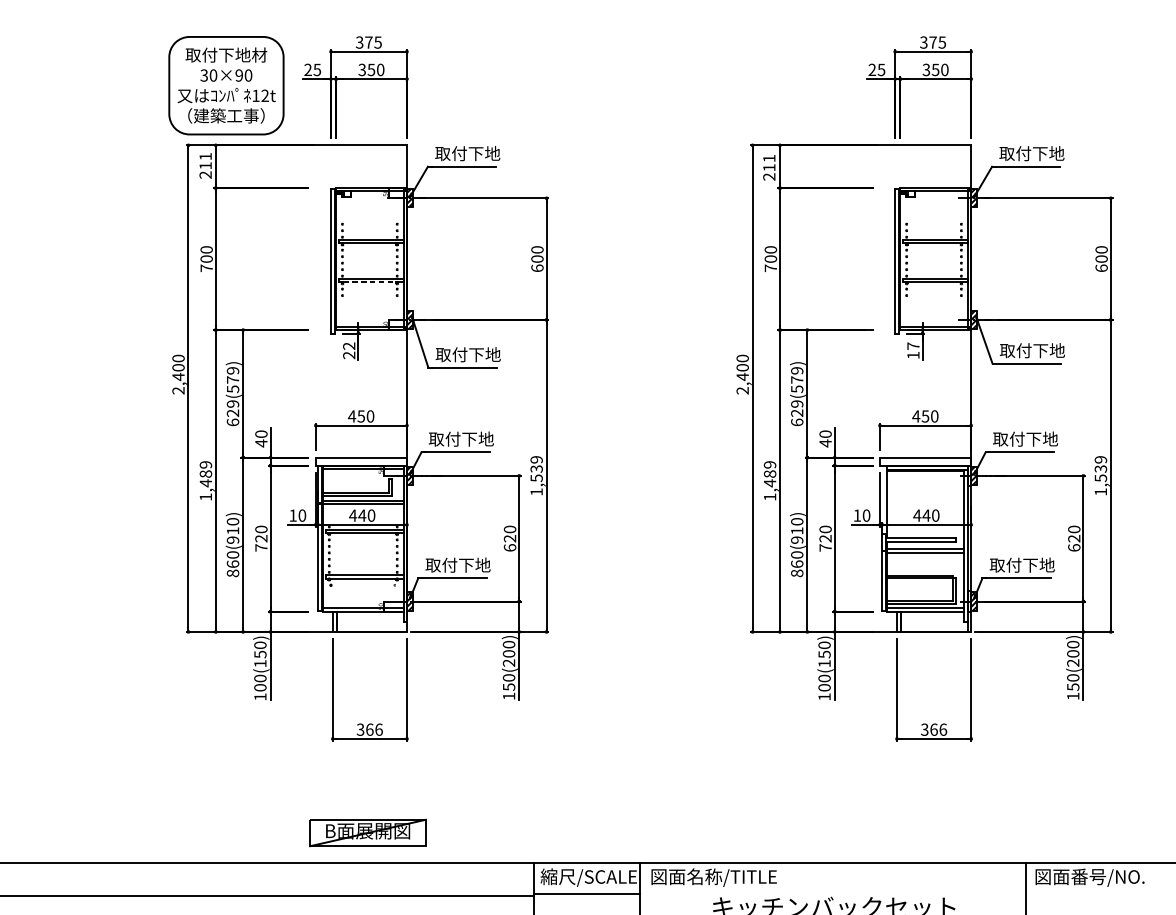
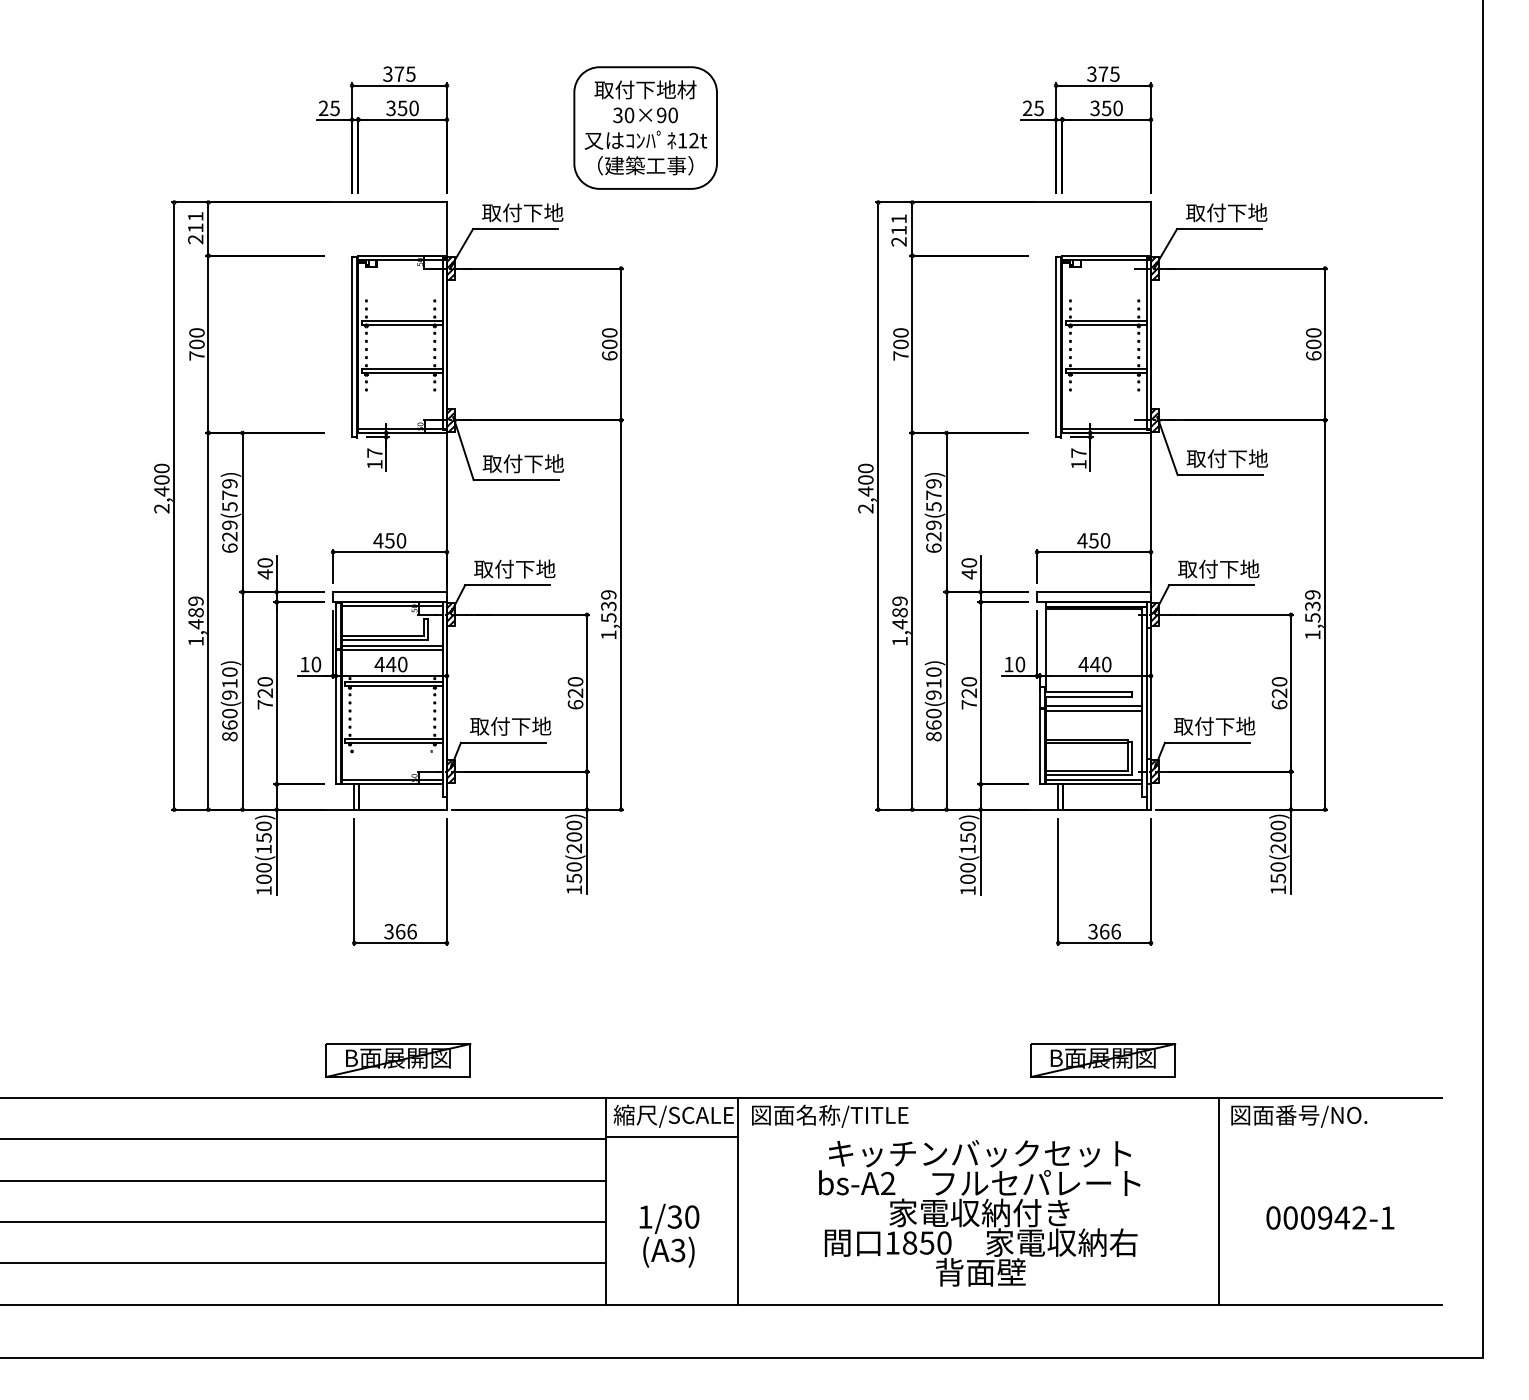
part: (226, 85) -> (645, 127), moved
line: (370, 282) -> (401, 373), dashed -> solid
text: (348, 350) -> (374, 458), 22 -> 17
part: (933, 832) -> (1103, 1060), added

